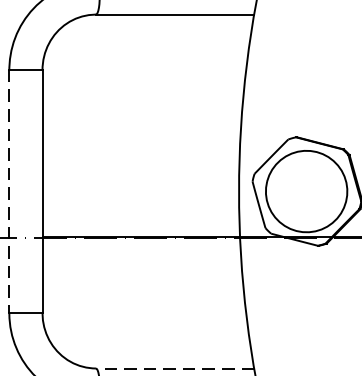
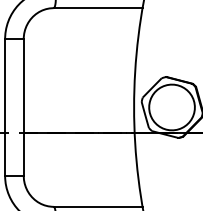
line: (10, 191) -> (5, 107), dashed -> solid
line: (173, 367) -> (97, 206), dashed -> solid

